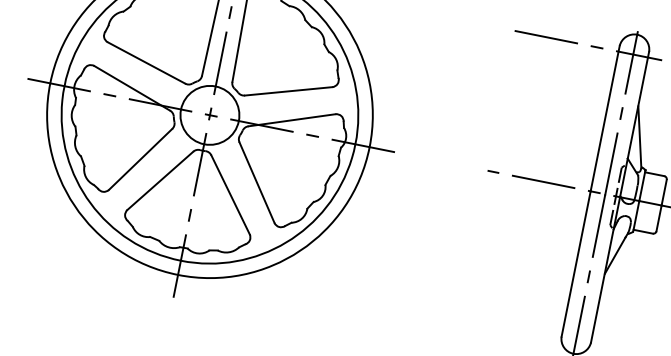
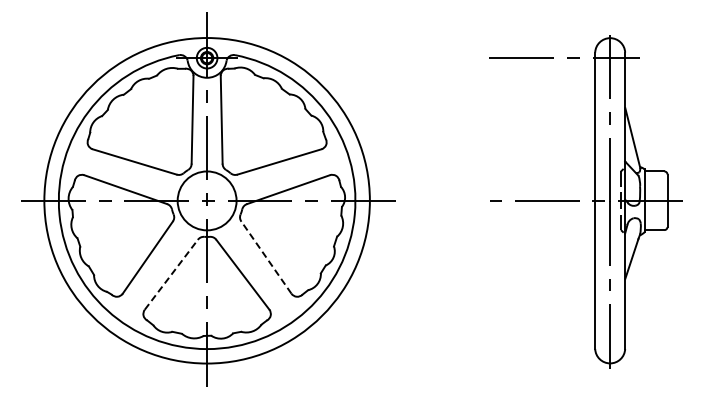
line: (160, 180) -> (171, 274), solid -> dashed
line: (257, 182) -> (266, 257), solid -> dashed

